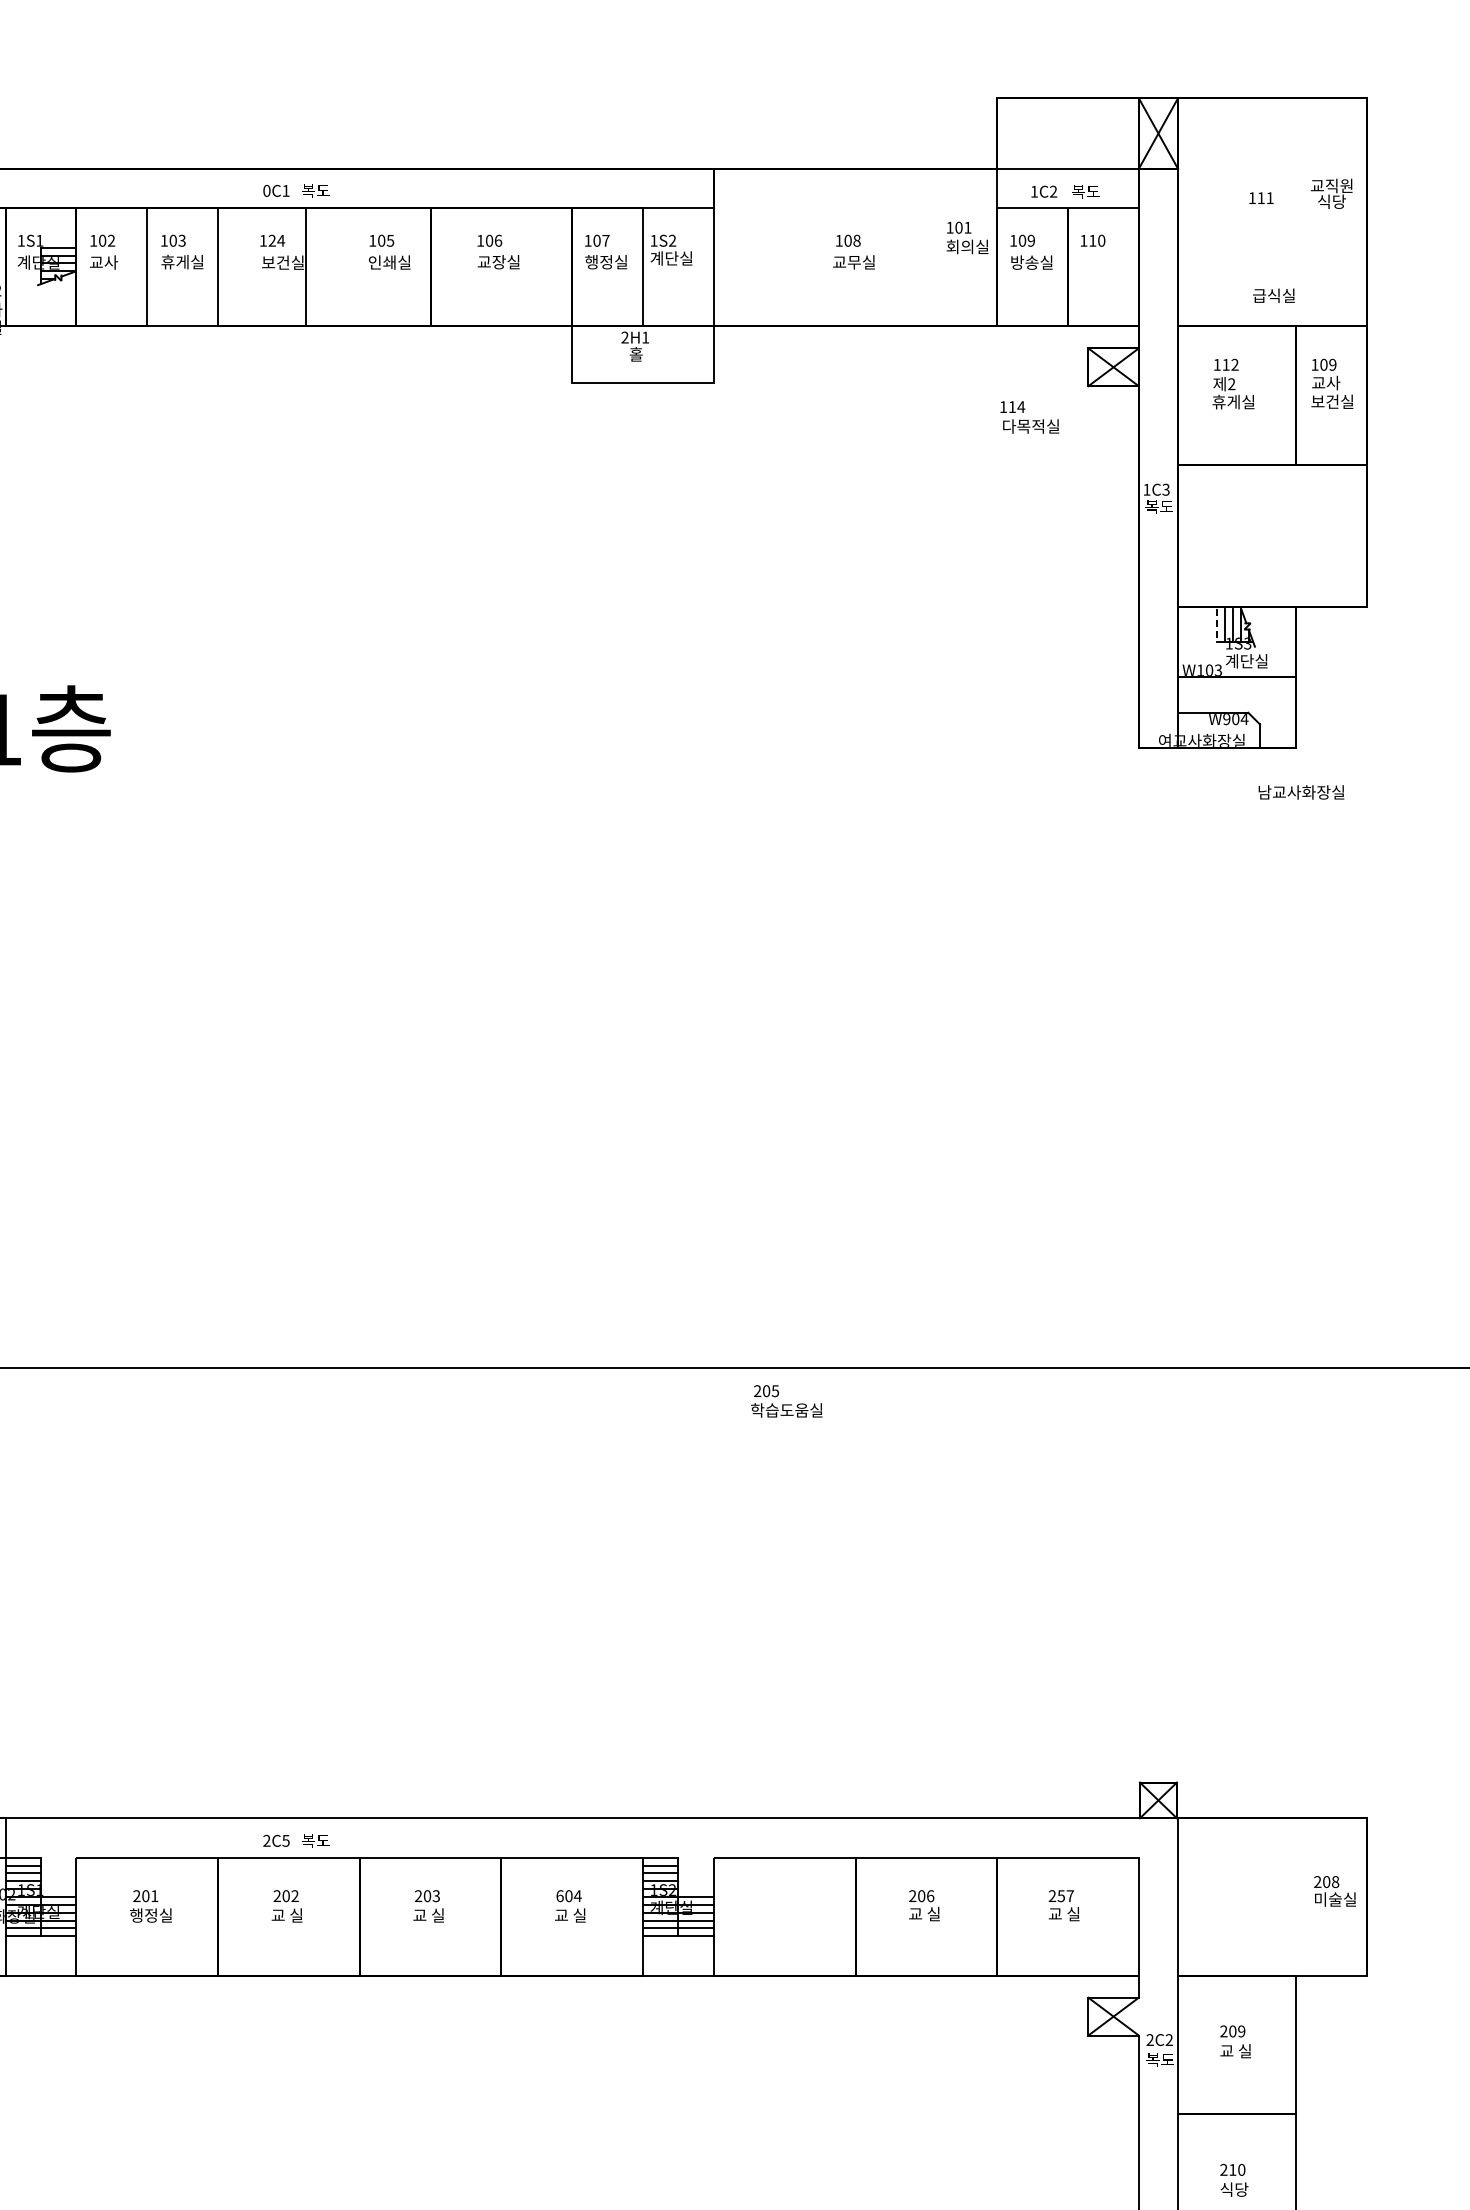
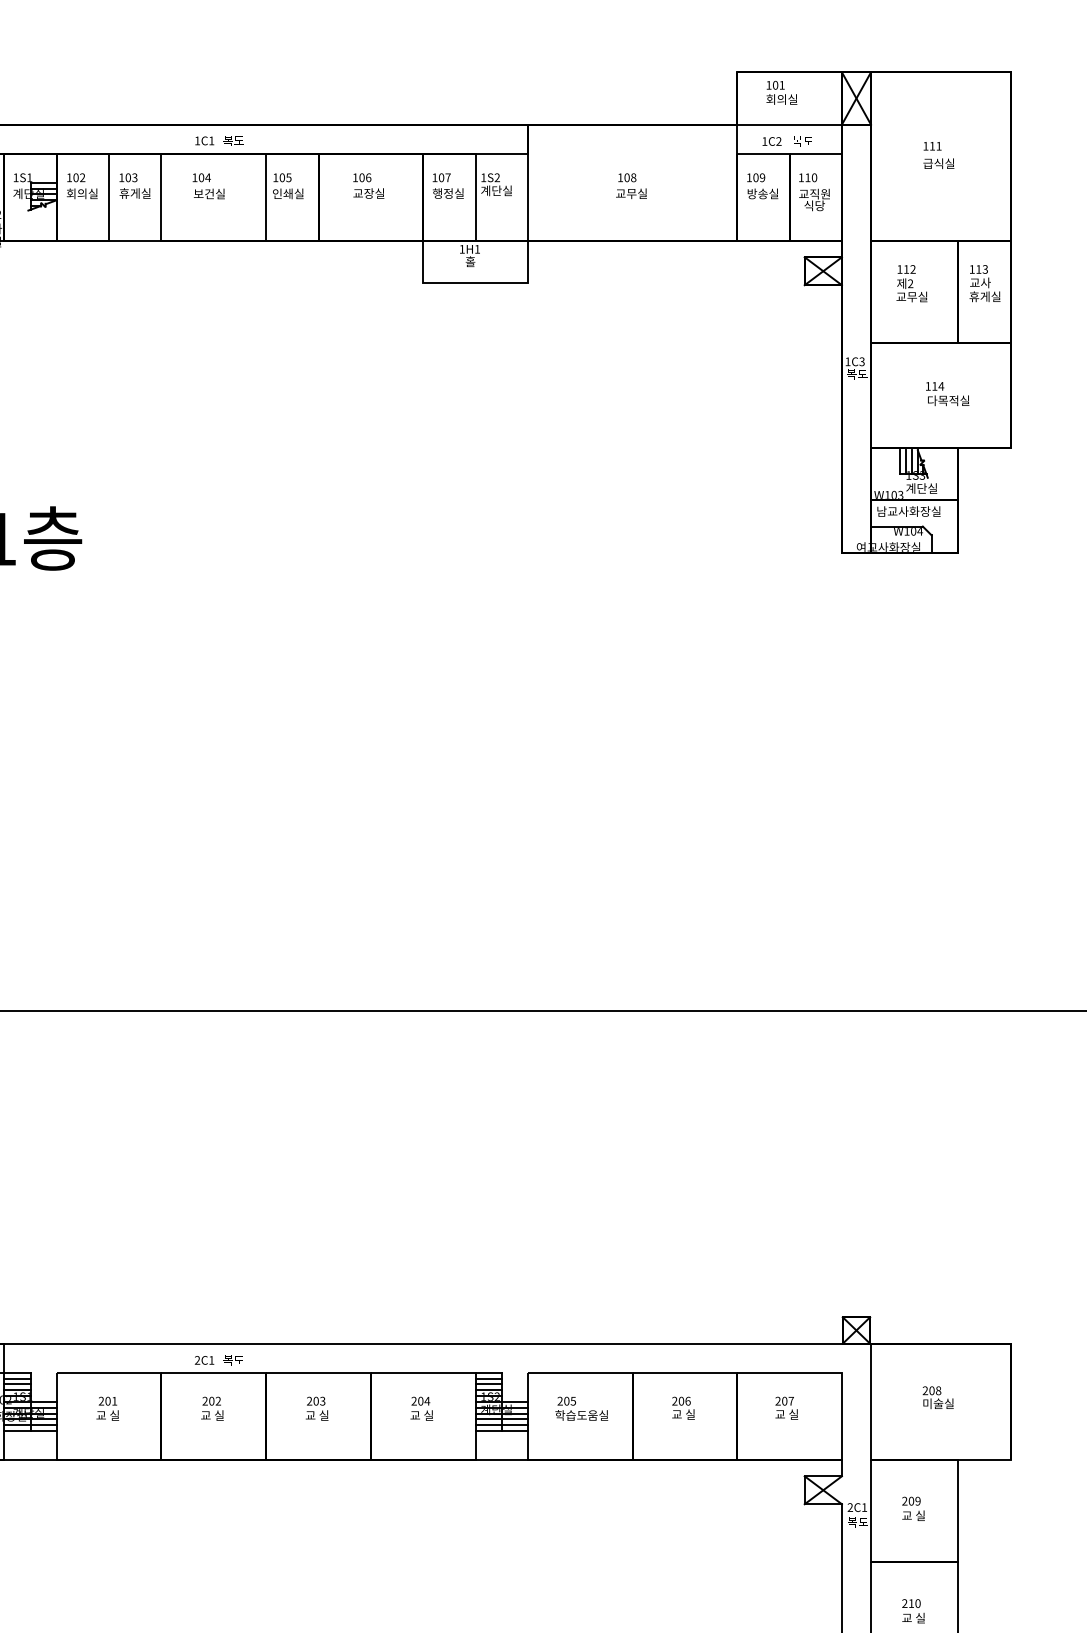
text: (266, 190) -> (197, 140), 0C1 -> 1C1
text: (1331, 193) -> (814, 199), moved
text: (967, 237) -> (781, 92), moved
text: (271, 240) -> (200, 177), 124 -> 104
text: (110, 262) -> (81, 193), 교사 -> 회의실
line: (305, 267) -> (265, 197), moved
text: (1273, 295) -> (938, 163), moved
text: (624, 337) -> (461, 249), 2H1 -> 1H1
text: (1328, 364) -> (982, 269), 109 -> 113
text: (1226, 401) -> (906, 296), 휴게실 -> 교무실
text: (1324, 401) -> (979, 296), 보건실 -> 휴게실
text: (1029, 417) -> (947, 394), moved
line: (1217, 626) -> (900, 462), dashed -> solid
text: (1226, 719) -> (906, 531), W904 -> W104
text: (1301, 792) -> (908, 511), moved
text: (786, 1401) -> (581, 1408), moved
text: (285, 1840) -> (211, 1360), 2C5 -> 2C1
text: (1334, 1891) -> (937, 1397), moved
text: (559, 1896) -> (413, 1401), 604 -> 204
text: (1061, 1896) -> (784, 1401), 257 -> 207
text: (150, 1915) -> (111, 1415), 행정실 -> 교 실
text: (1168, 2039) -> (863, 1507), 2C2 -> 2C1
text: (1235, 2189) -> (913, 1618), 식당 -> 교 실

